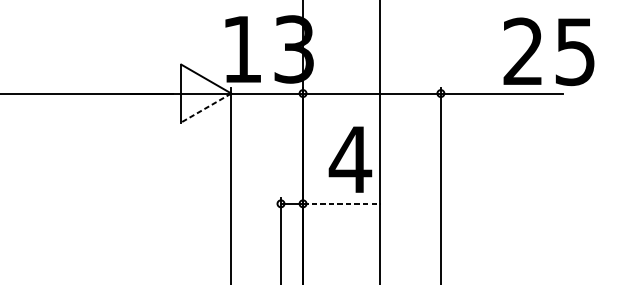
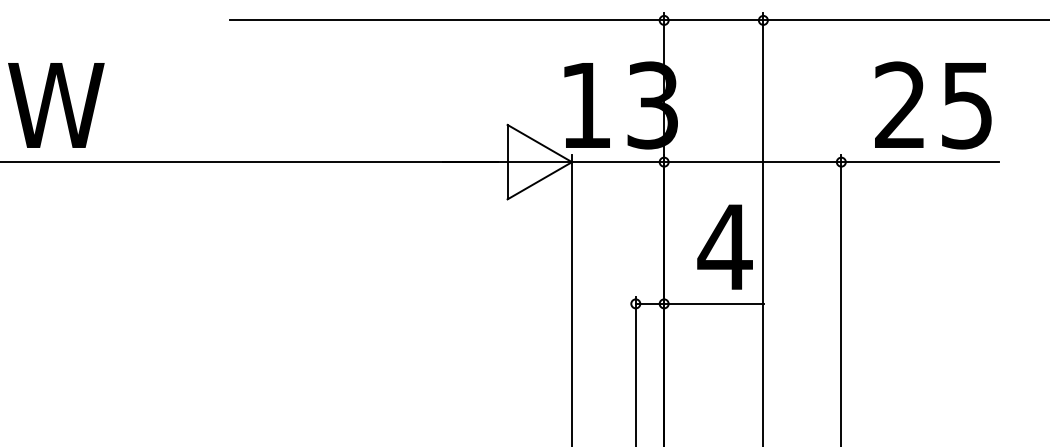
text: (549, 51) -> (933, 105), moved
line: (206, 108) -> (539, 181), dashed -> solid
line: (342, 203) -> (714, 303), dashed -> solid

